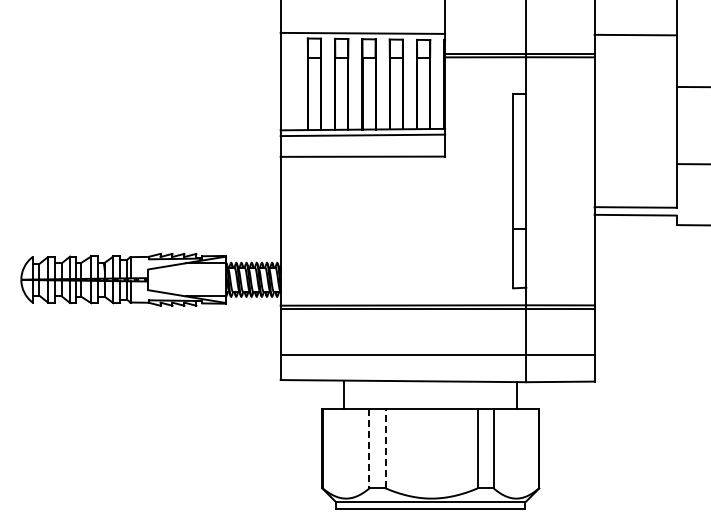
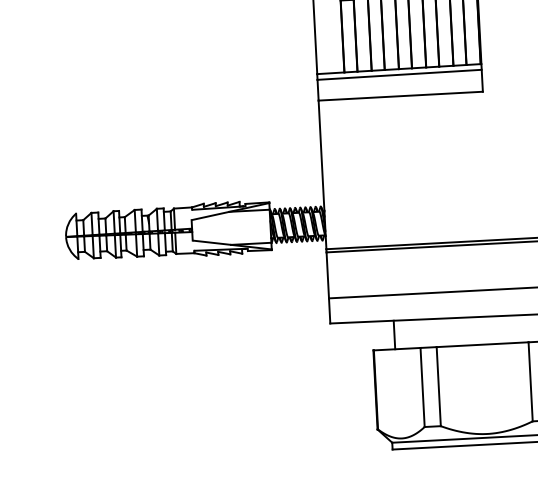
line: (369, 448) -> (422, 387), dashed -> solid
line: (385, 448) -> (438, 386), dashed -> solid

